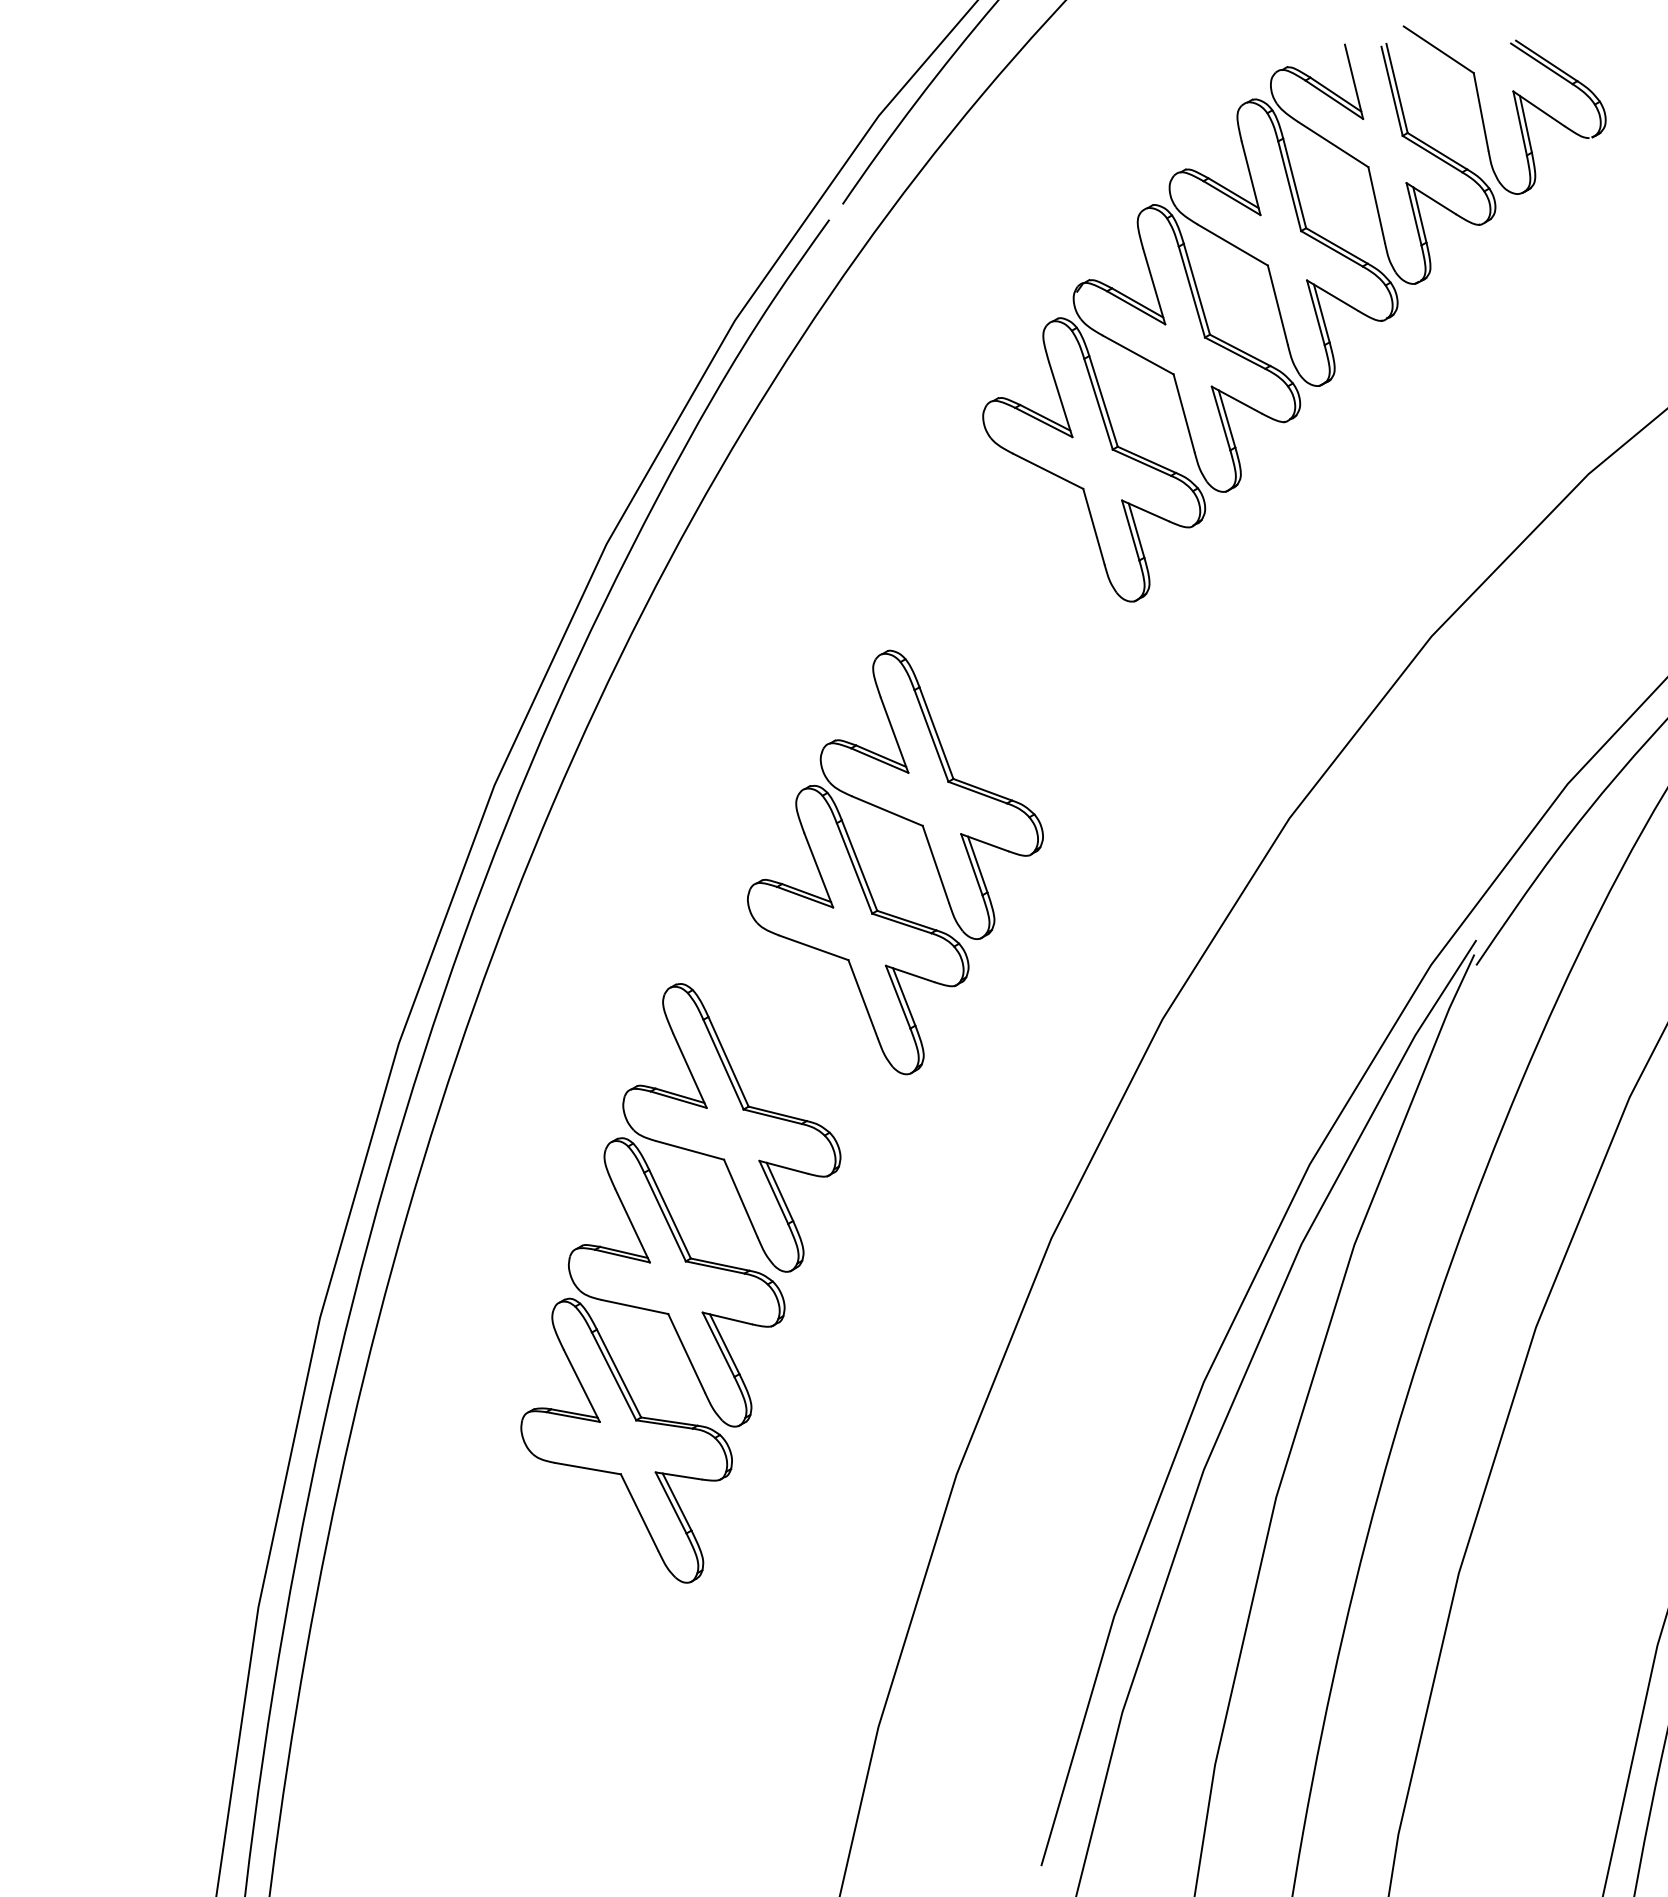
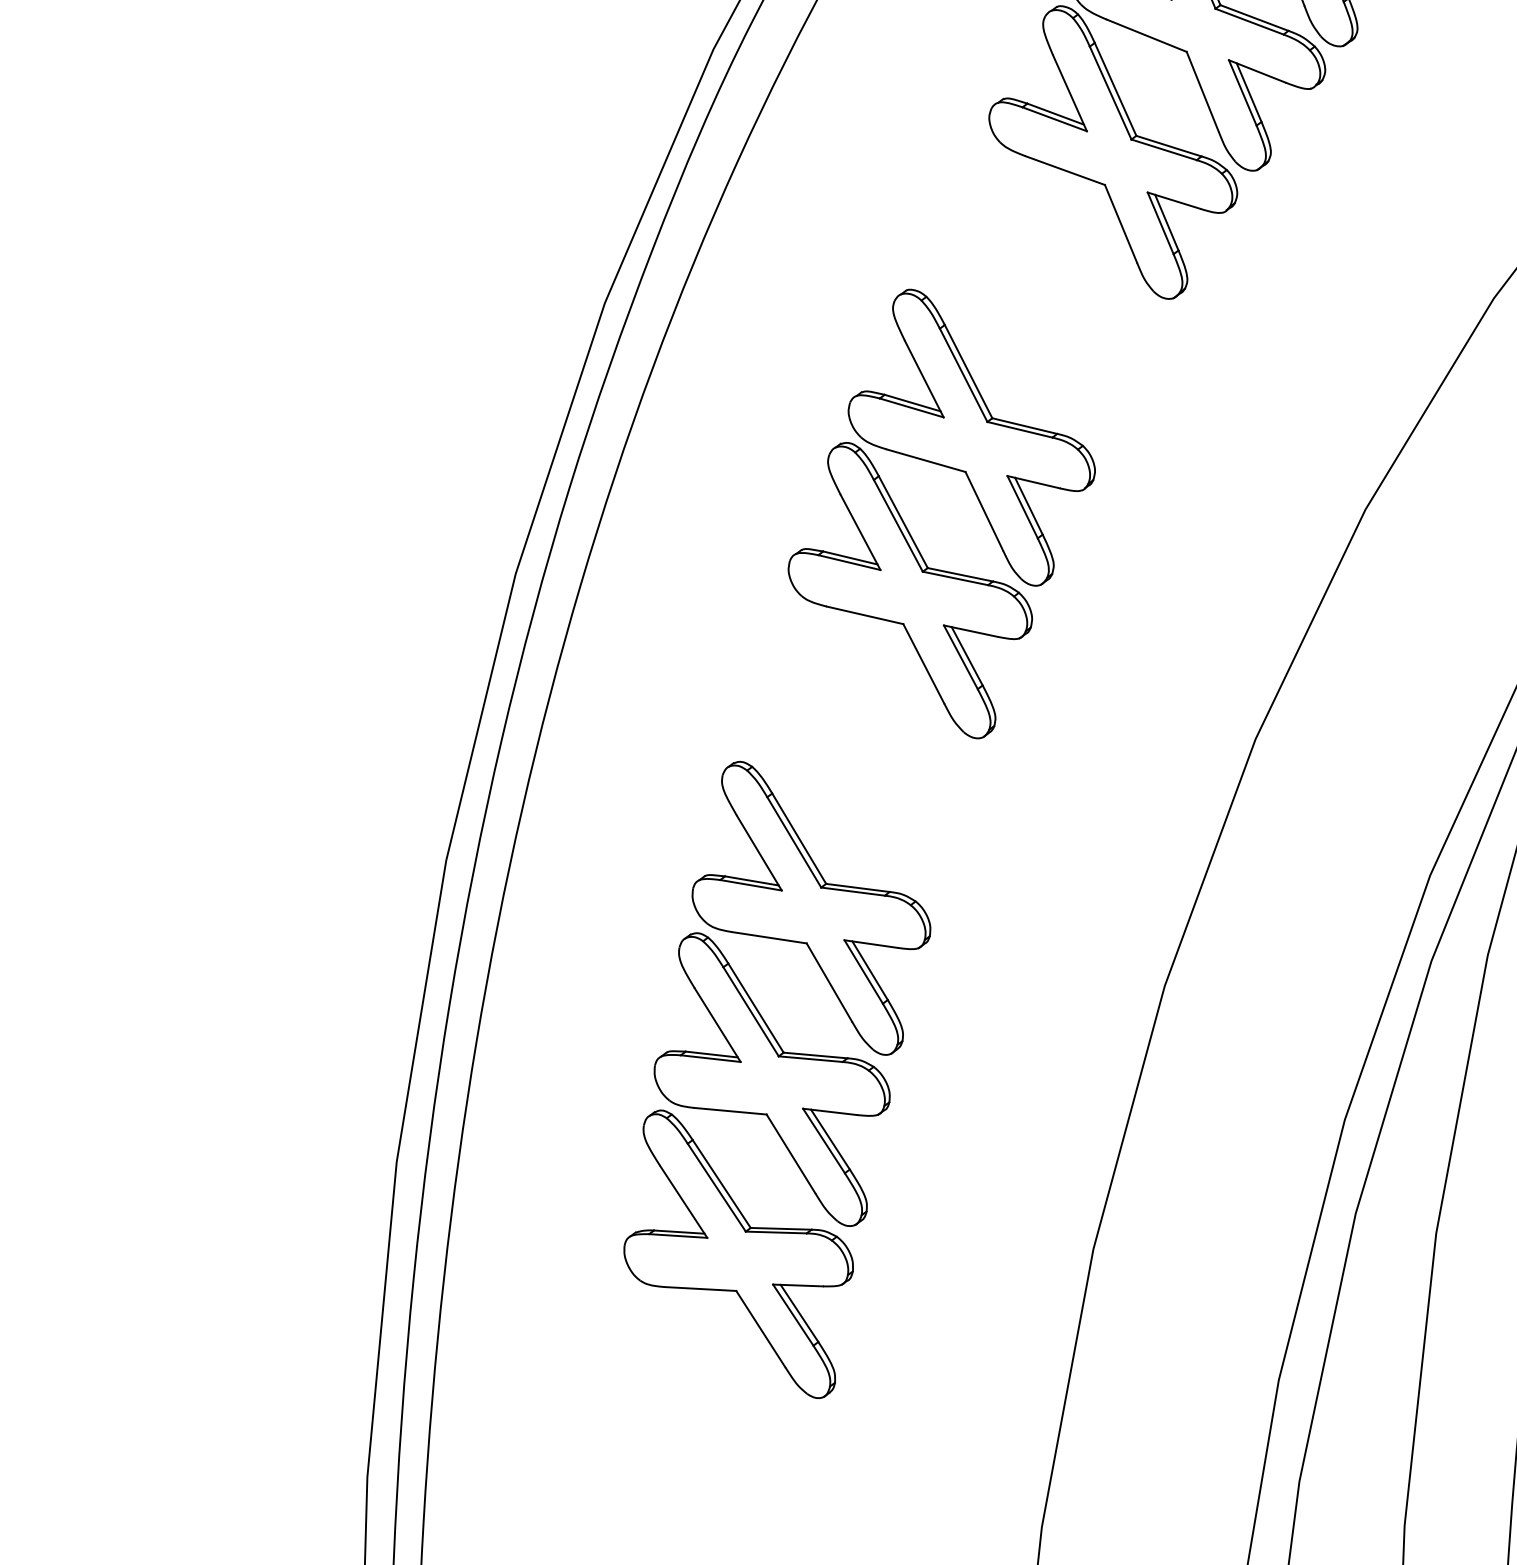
part: (863, 872) -> (908, 529), moved

